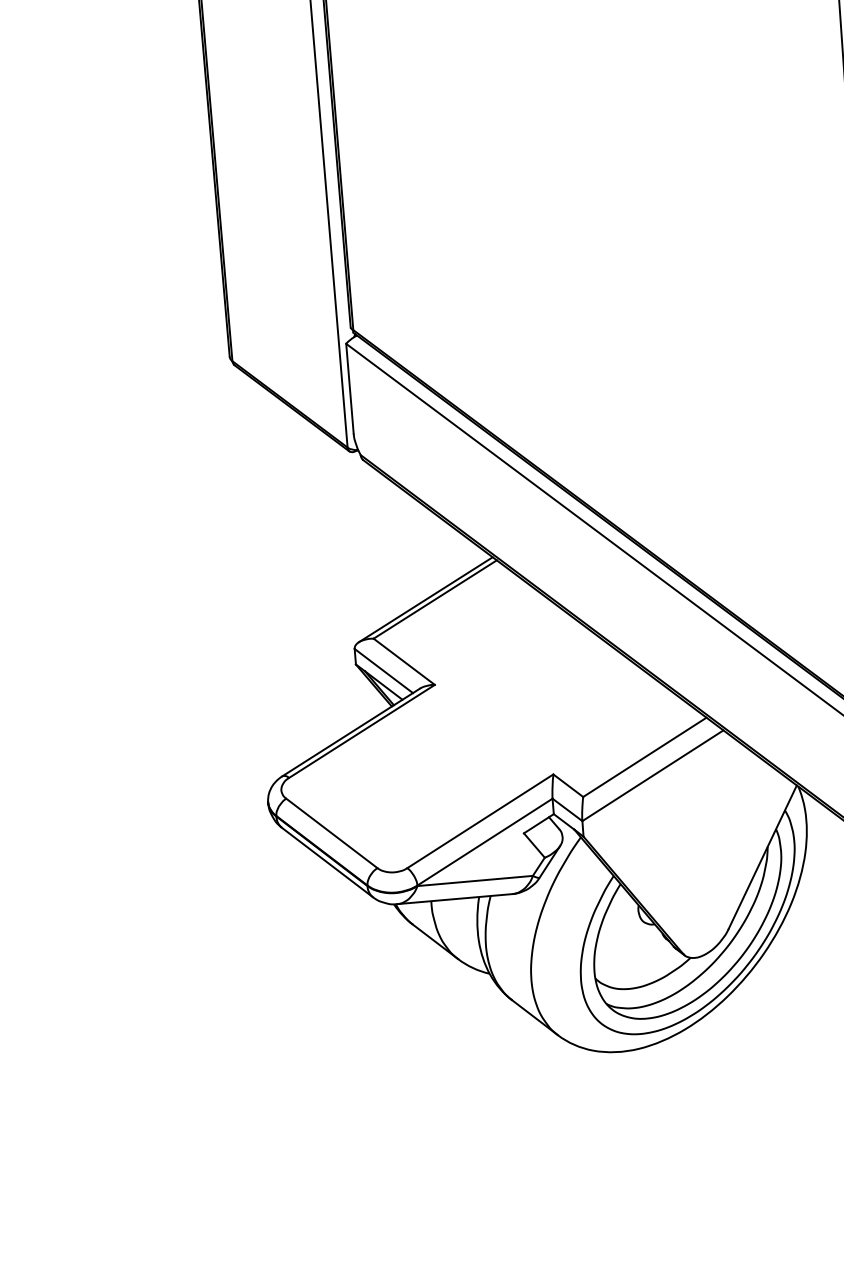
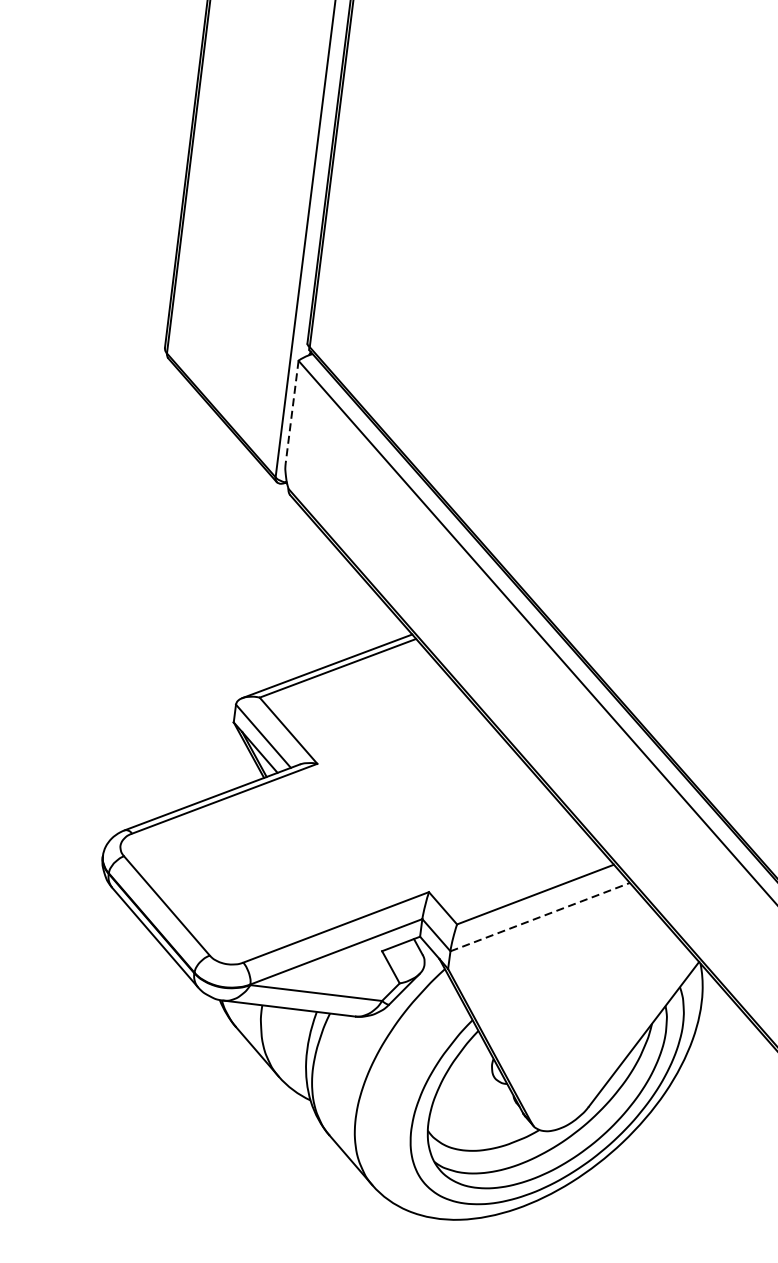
line: (349, 388) -> (291, 411), solid -> dashed
line: (652, 775) -> (539, 916), solid -> dashed

